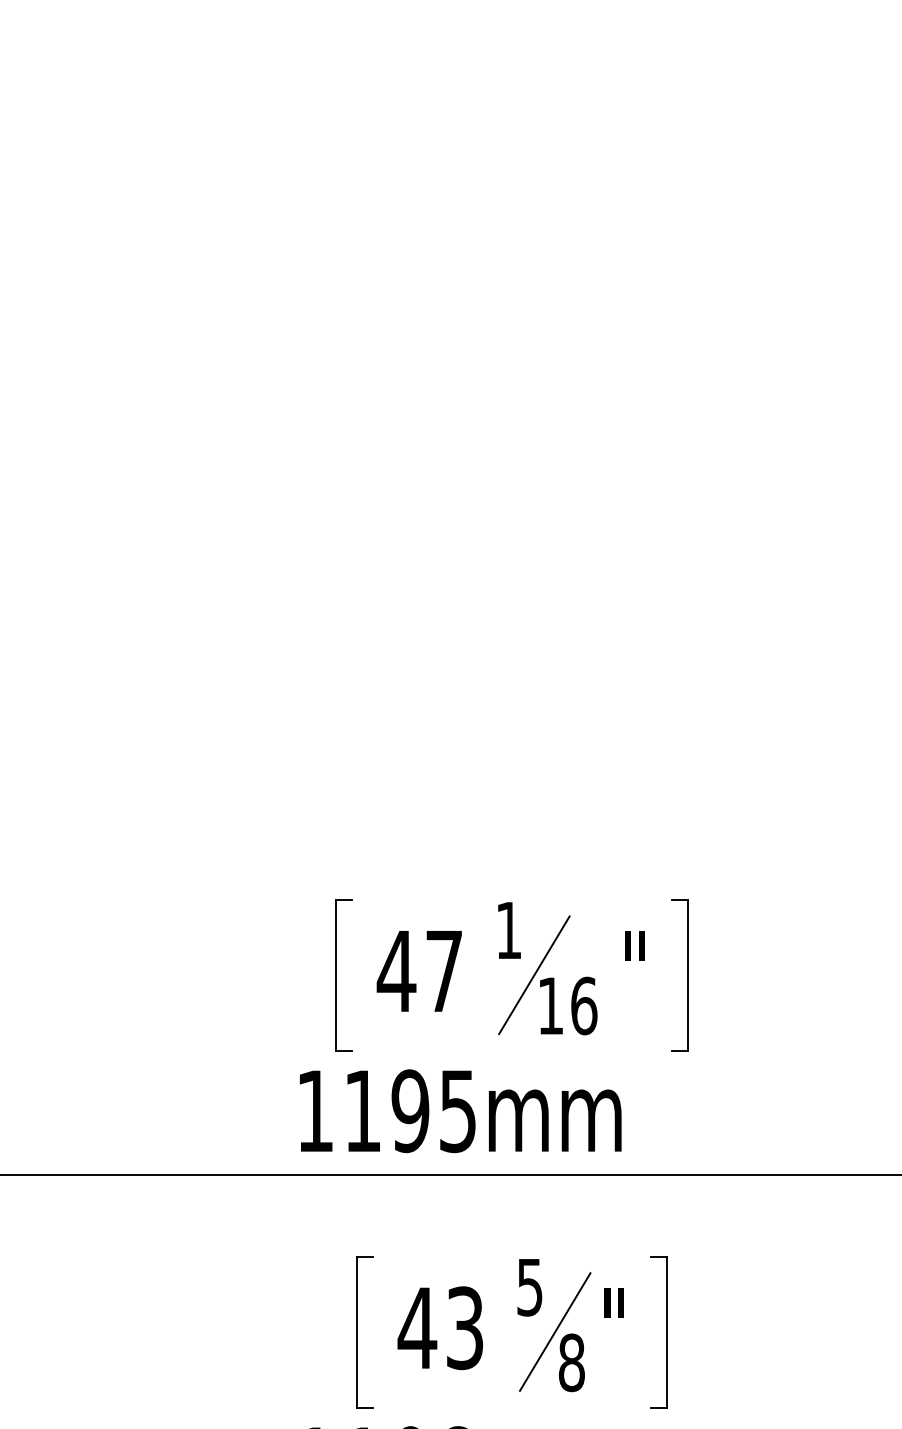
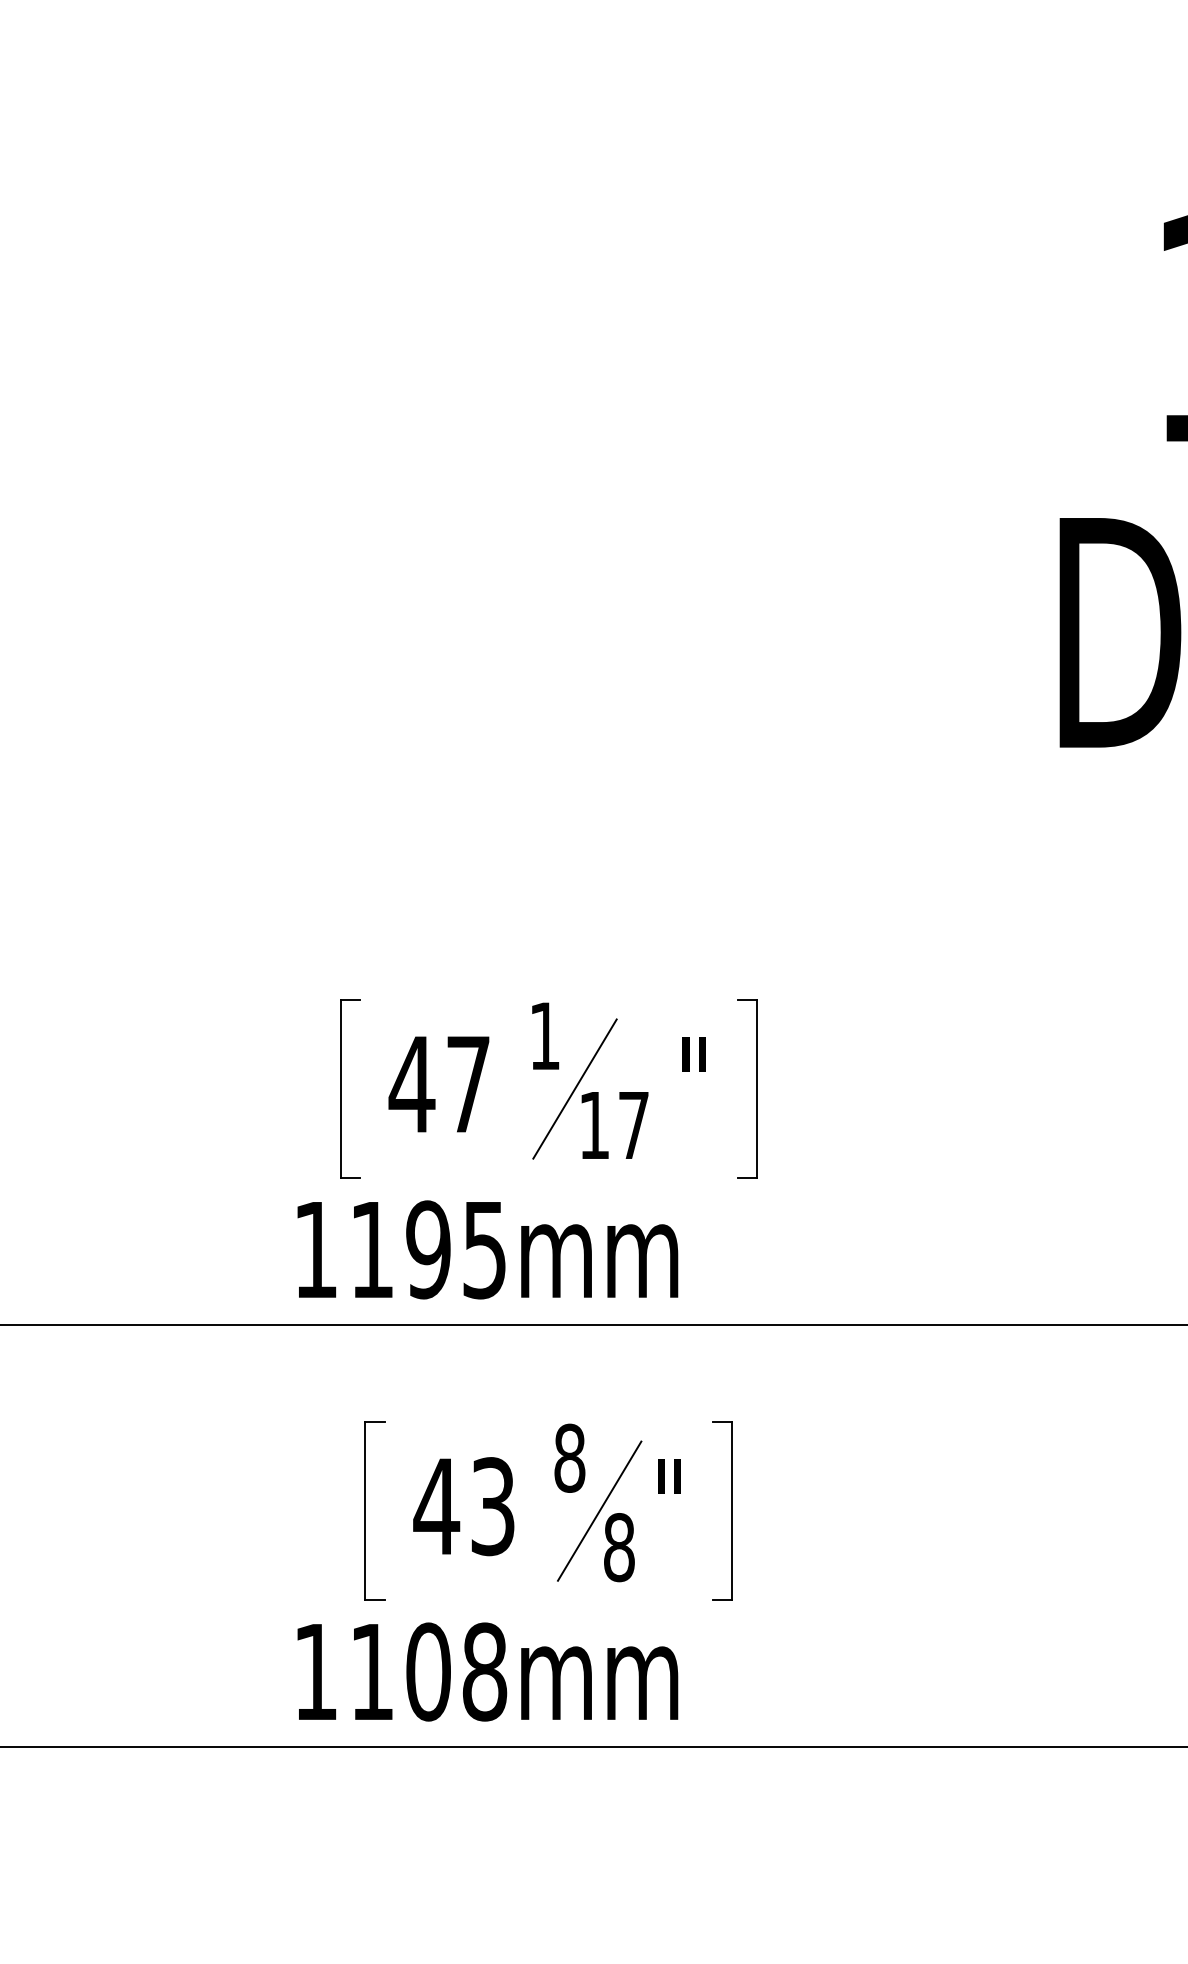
text: (583, 1006) -> (633, 1125), 16 -> 17
text: (529, 1286) -> (569, 1457), 5 -> 8

